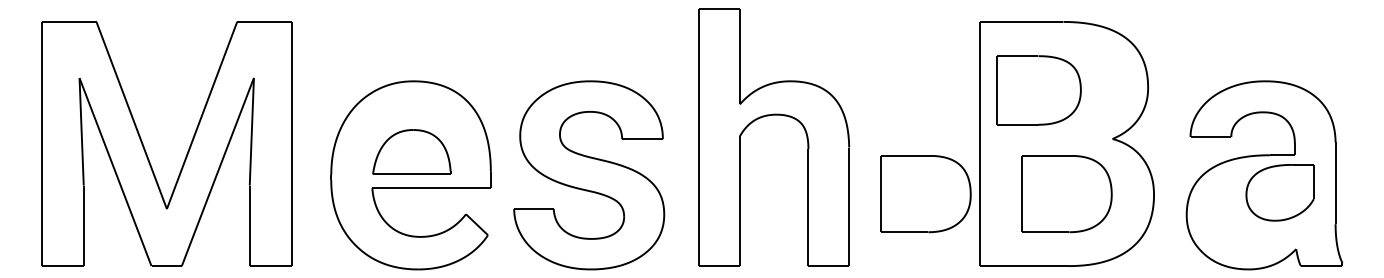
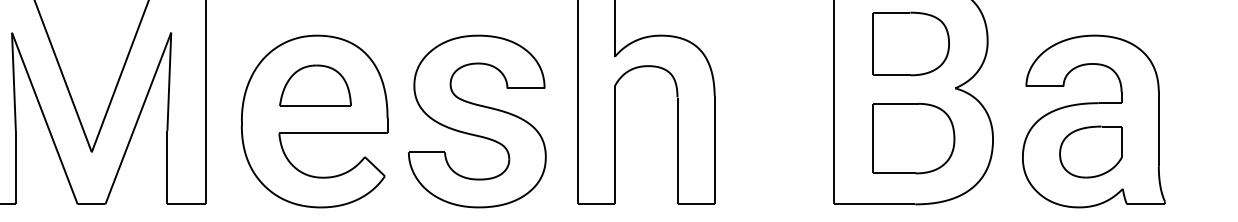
part: (1038, 90) -> (910, 44), moved
part: (411, 151) -> (315, 85), moved
part: (1279, 192) -> (1090, 151), moved
part: (925, 194) -> (784, 139), removed

